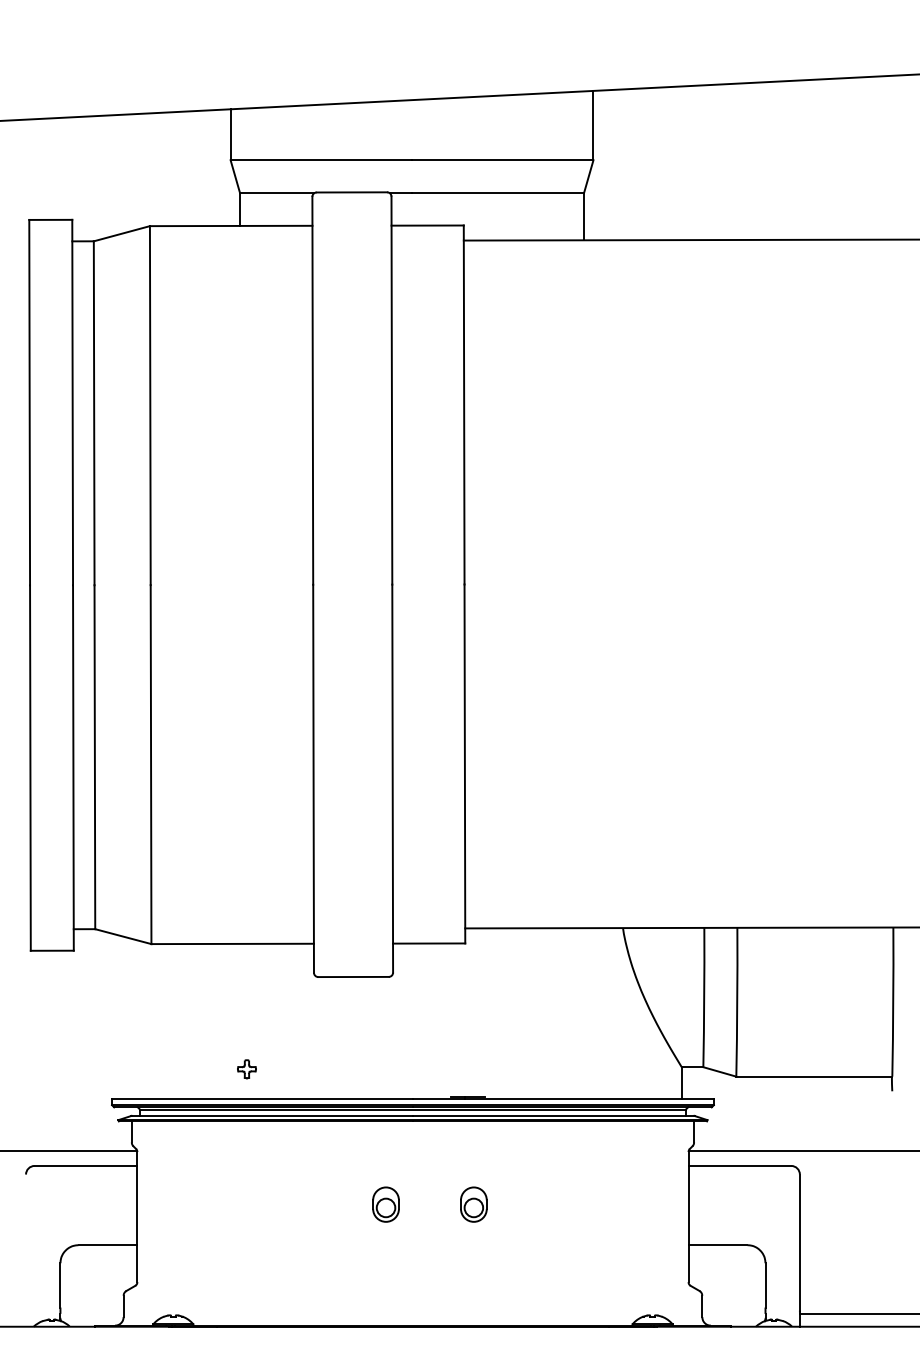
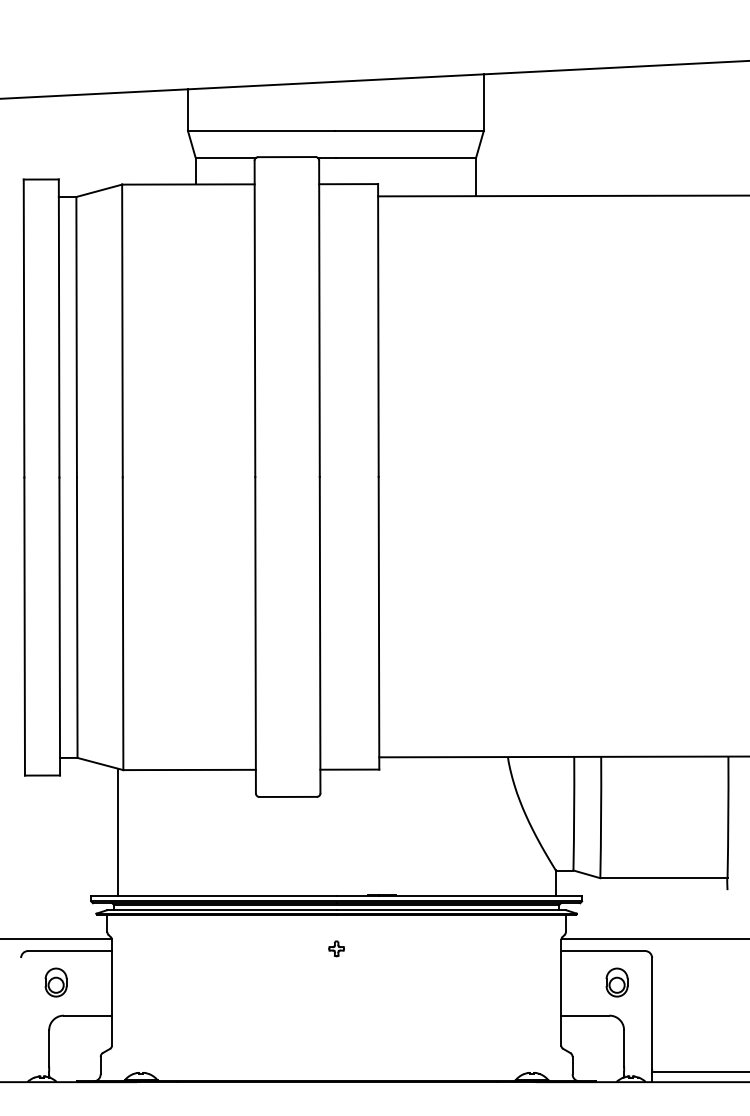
line: (144, 1020) -> (117, 832), added
part: (246, 1069) -> (336, 949), moved
part: (385, 1204) -> (55, 982), moved
part: (473, 1204) -> (616, 982), moved

